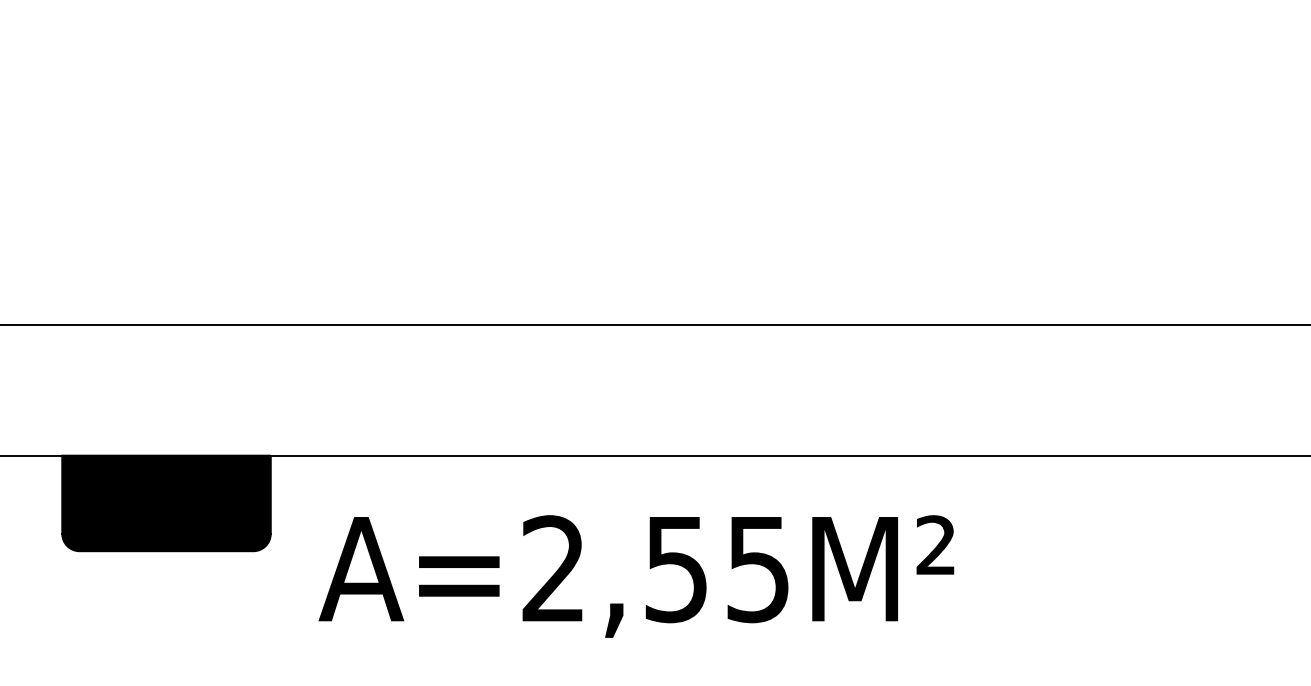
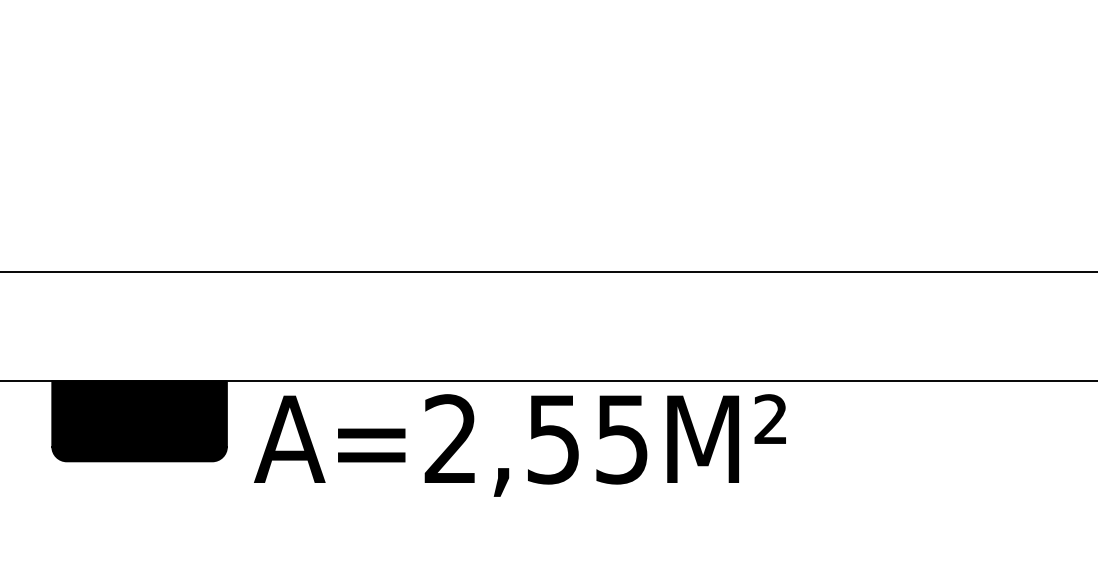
text: (635, 576) -> (519, 445), moved

